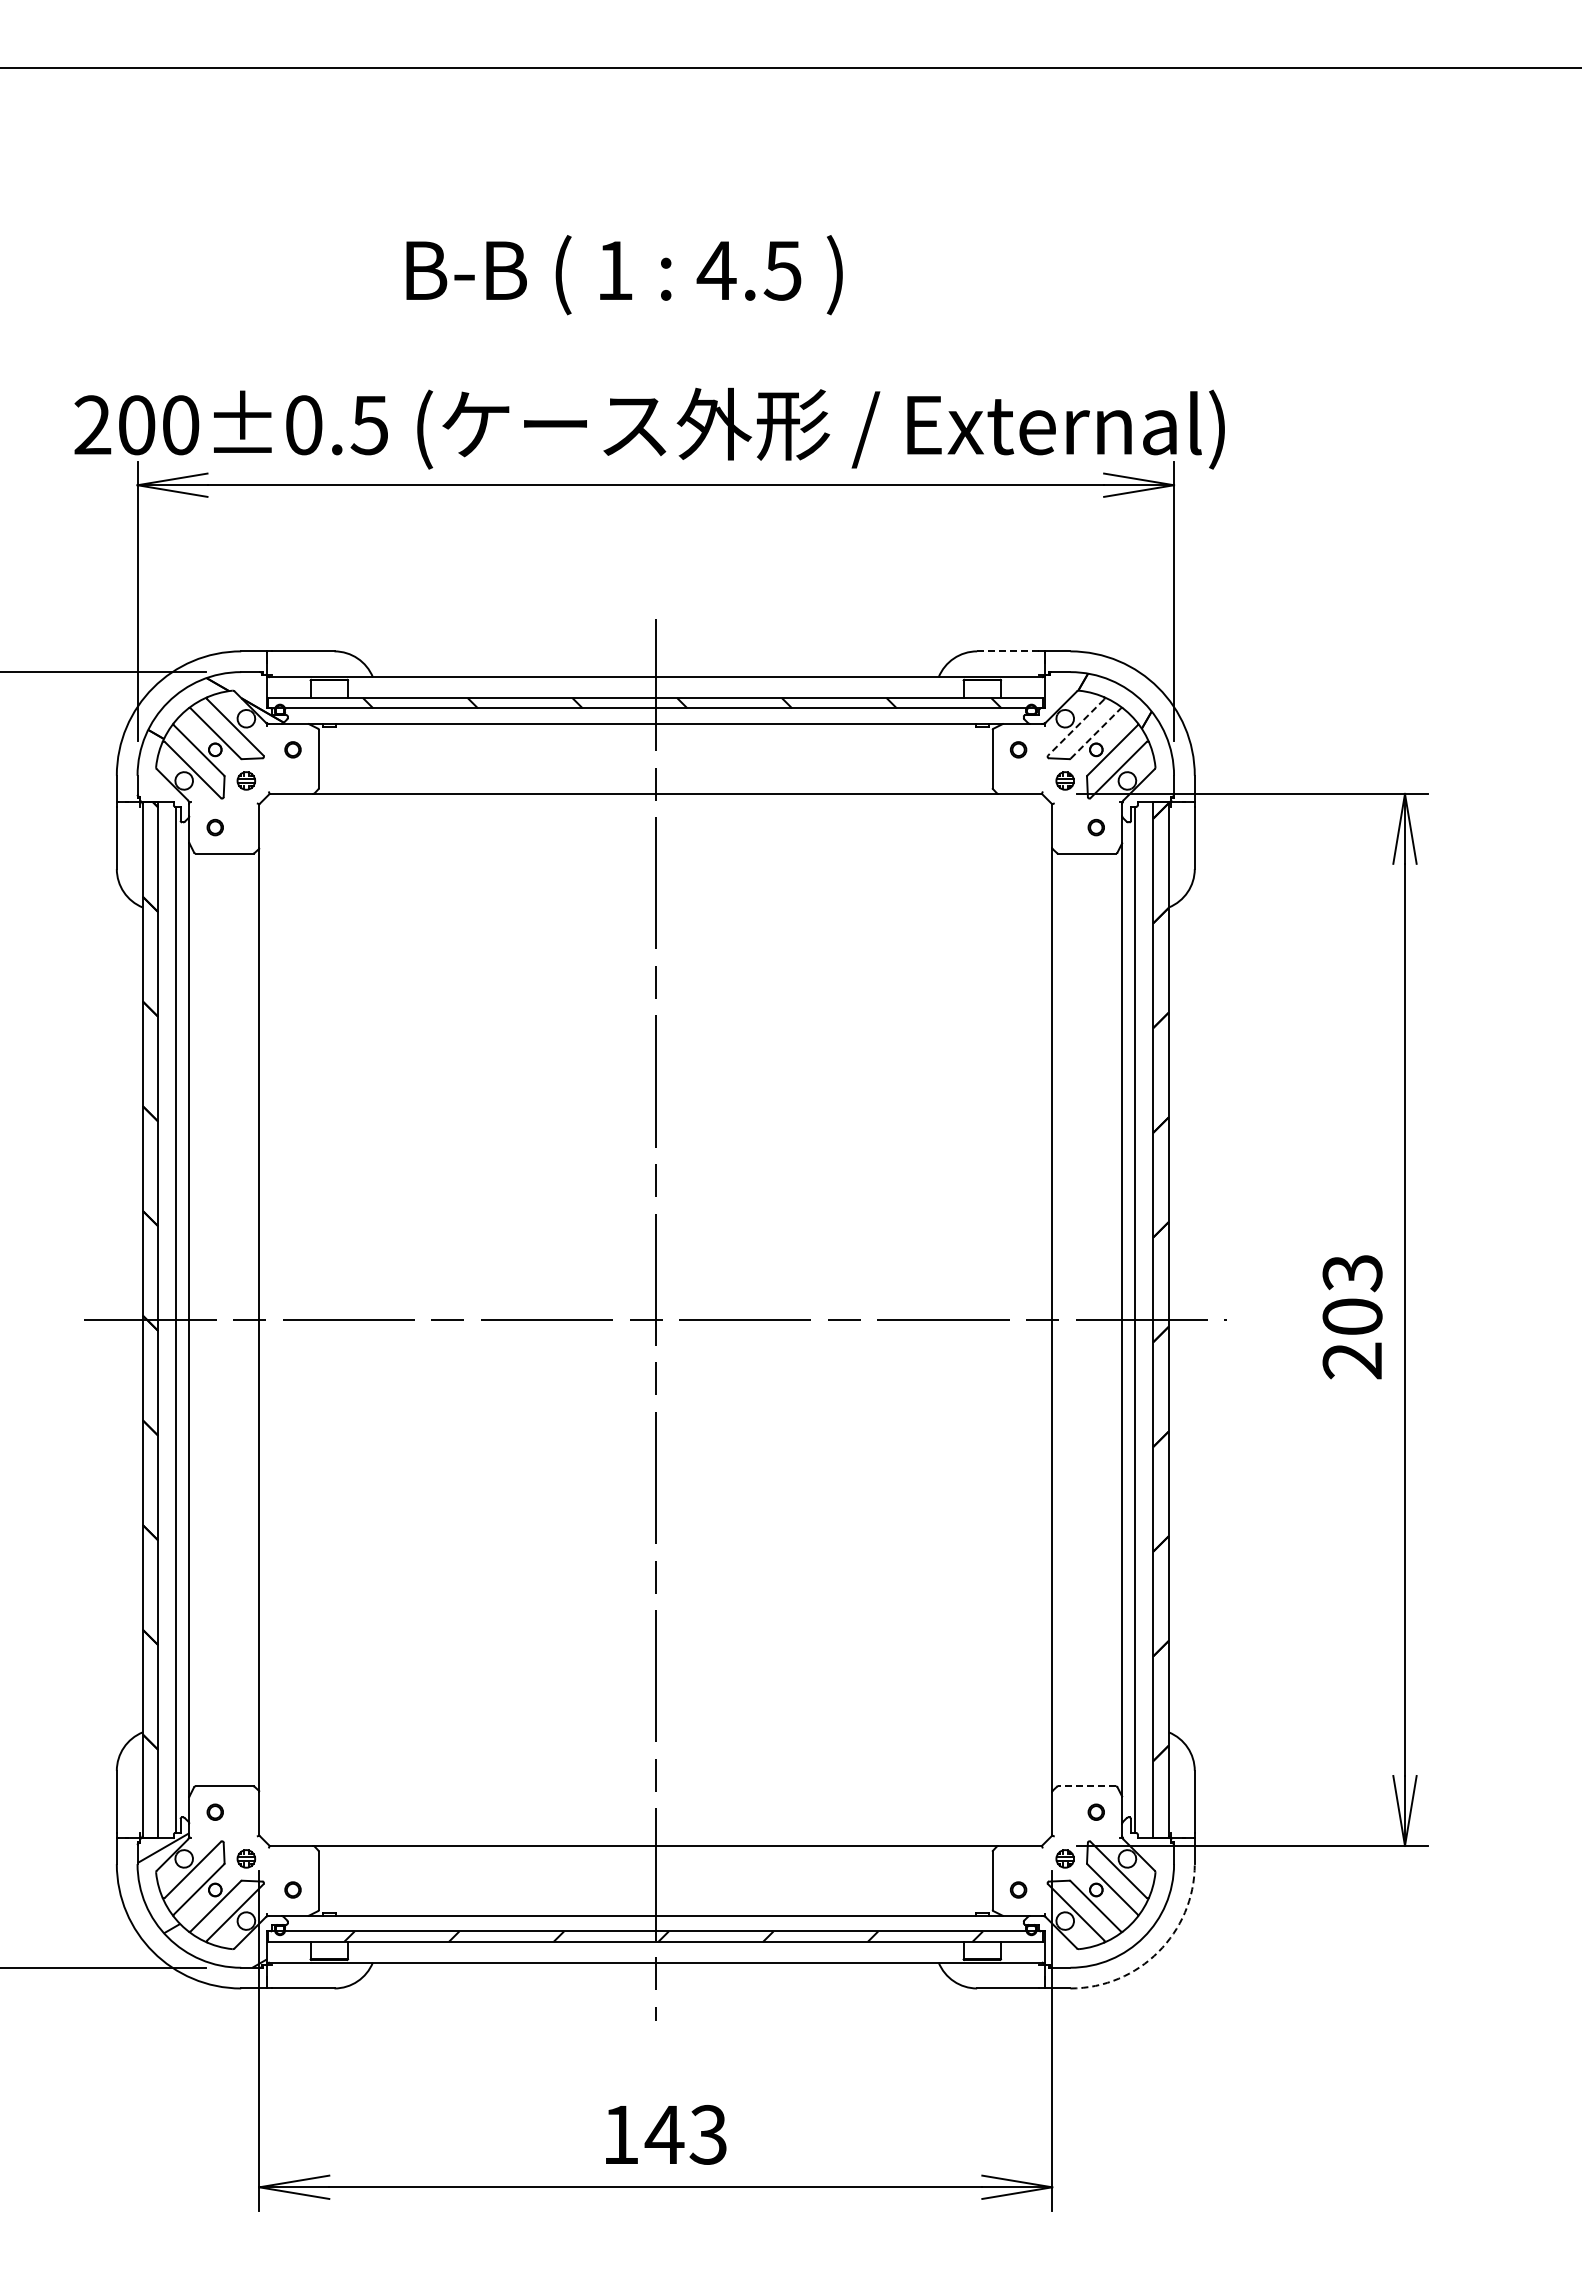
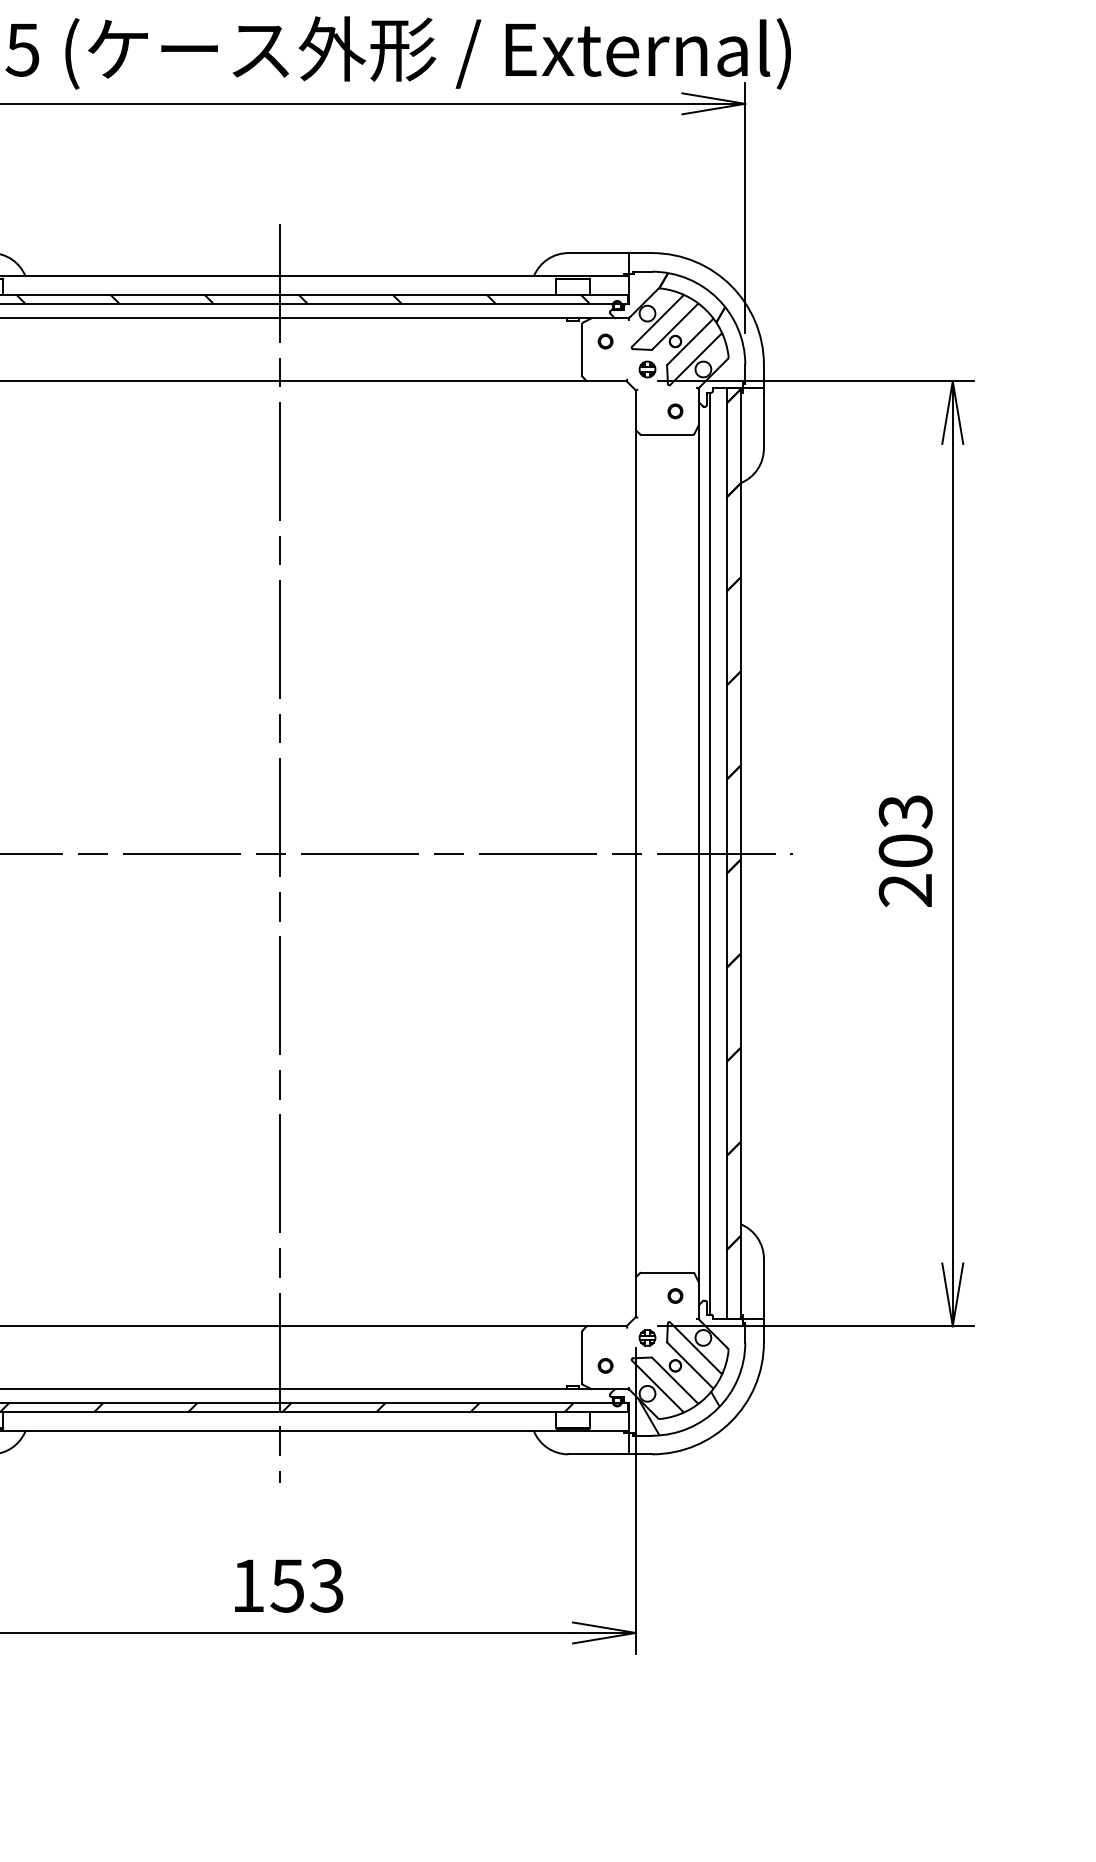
line: (1008, 651) -> (596, 253), dashed -> solid
line: (1076, 727) -> (657, 321), dashed -> solid
line: (1095, 733) -> (674, 326), dashed -> solid
line: (1086, 1786) -> (666, 1272), dashed -> solid
hatch: (1099, 1942) -> (678, 1413), added
arc: (1158, 1952) -> (731, 1422), dashed -> solid
text: (664, 2135) -> (287, 1586), 143 -> 153

